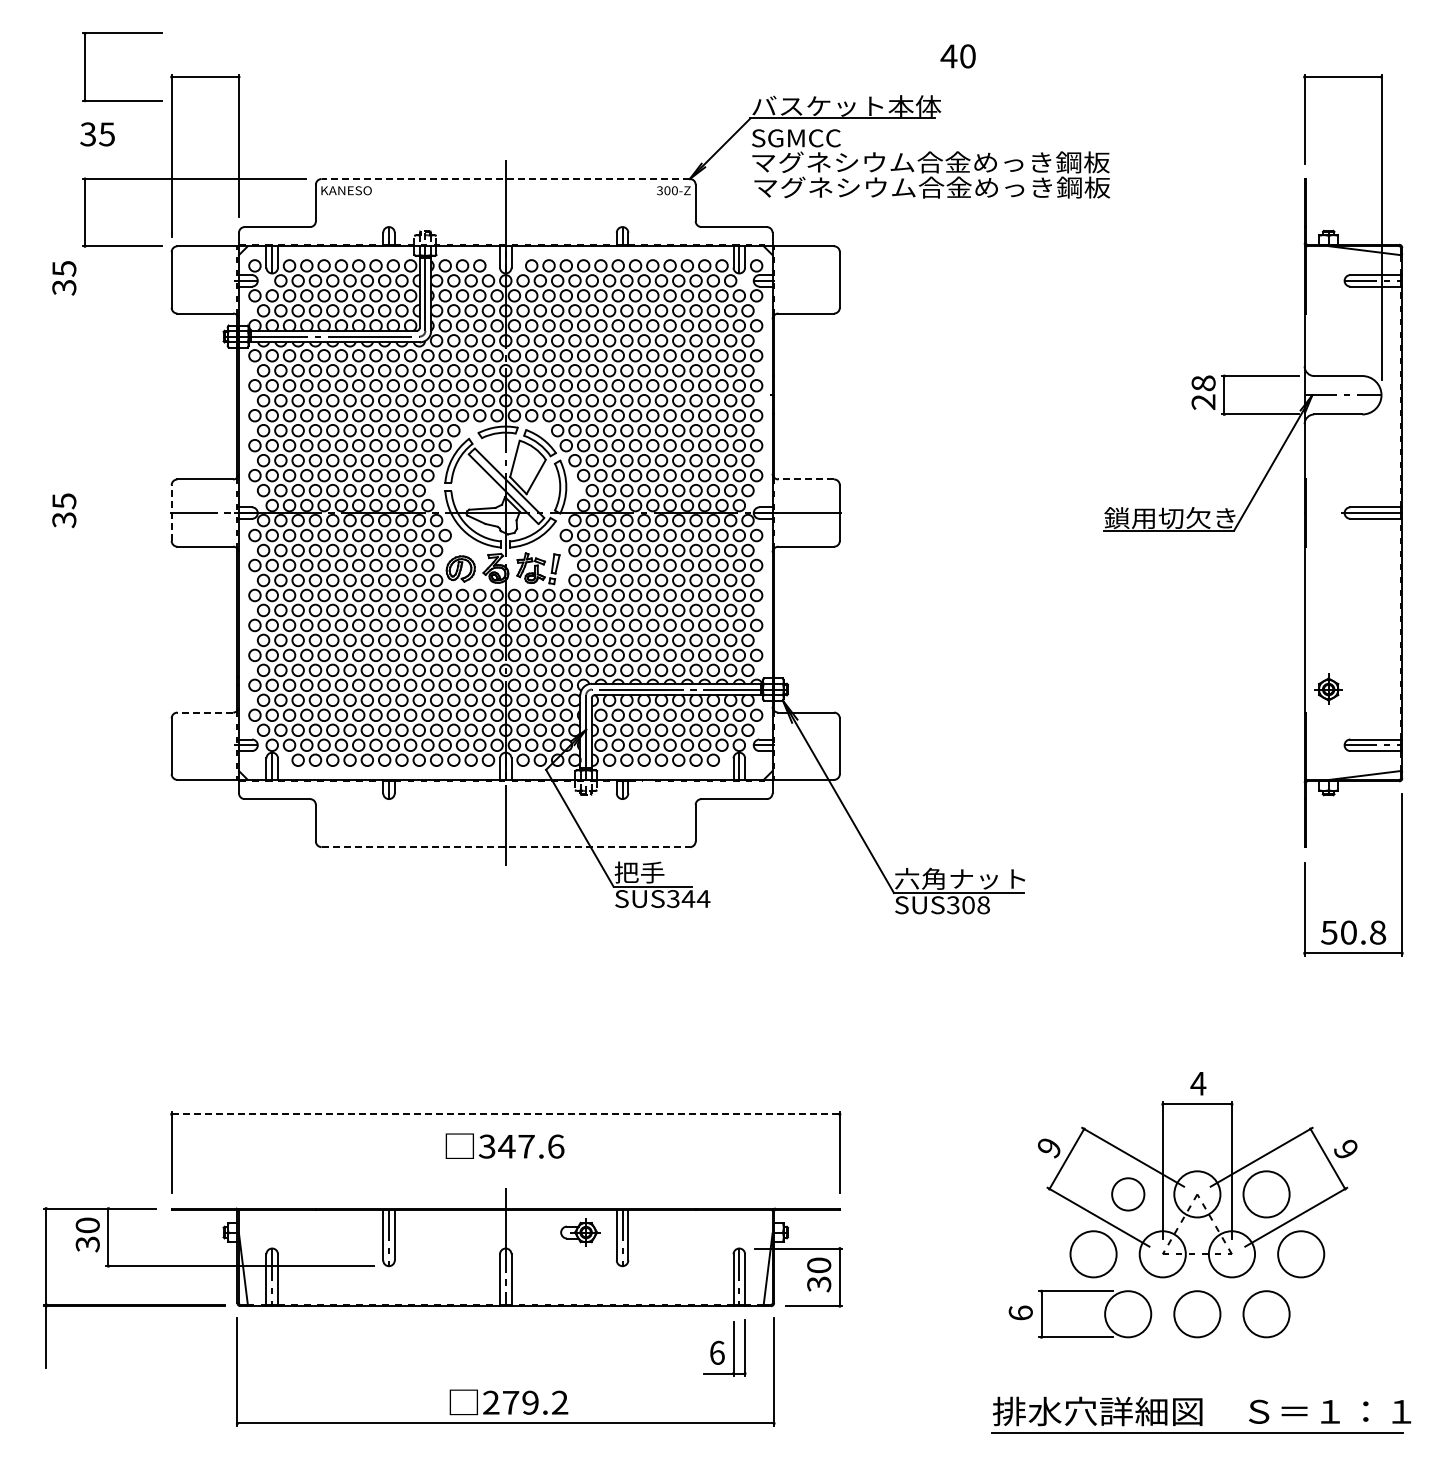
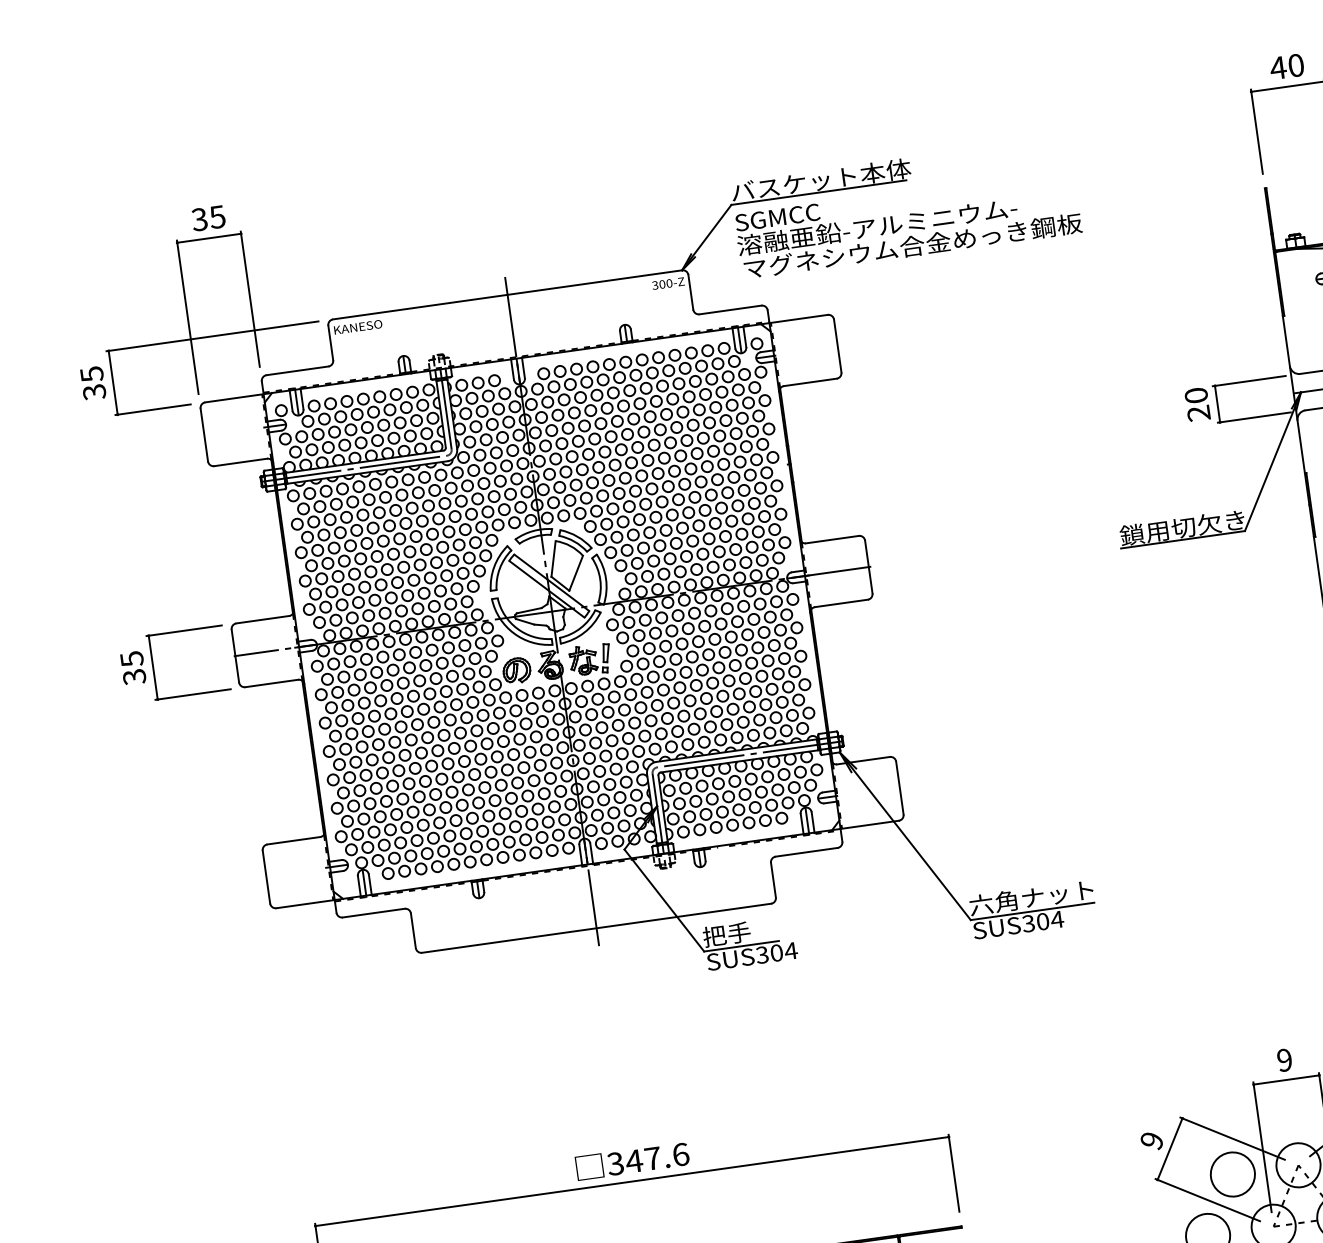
text: (957, 56) -> (1286, 66), moved
part: (122, 100) -> (193, 694), moved
text: (97, 134) -> (208, 218), moved
text: (929, 162) -> (907, 222), マグネシウム合金めっき鋼板 -> 溶融亜鉛-アルミニウム-
line: (505, 179) -> (507, 295), dashed -> solid
text: (64, 278) -> (93, 383), moved
text: (1203, 383) -> (1196, 395), 28 -> 20
line: (806, 479) -> (832, 539), dashed -> solid
line: (171, 513) -> (235, 656), dashed -> solid
line: (205, 712) -> (294, 840), dashed -> solid
line: (506, 847) -> (597, 928), dashed -> solid
text: (688, 899) -> (776, 953), SUS344 -> SUS304
text: (983, 905) -> (1057, 919), SUS308 -> SUS304
text: (1198, 1083) -> (1284, 1060), 4 -> 9
line: (506, 1114) -> (632, 1181), dashed -> solid
text: (504, 1145) -> (631, 1160), moved
circle: (1128, 1194) -> (1233, 1174), size x1.43

